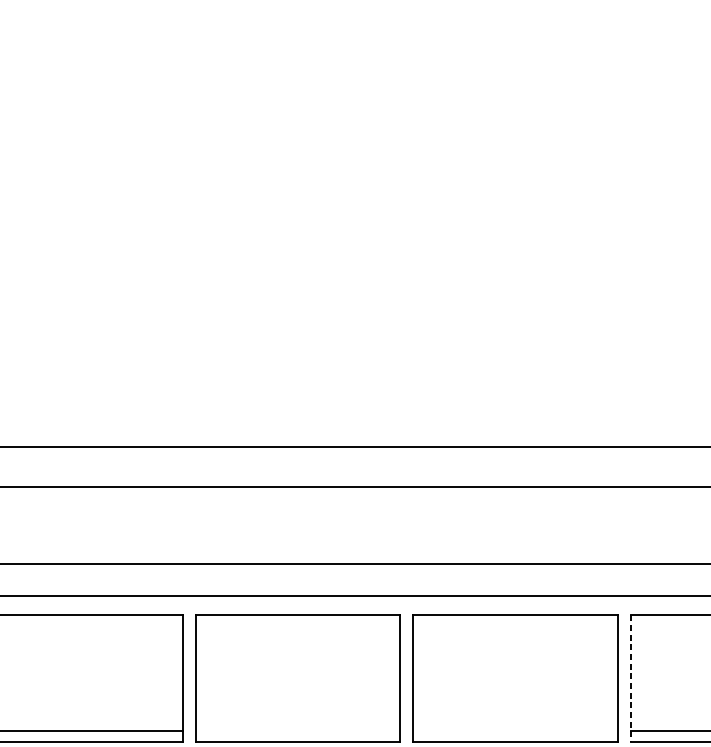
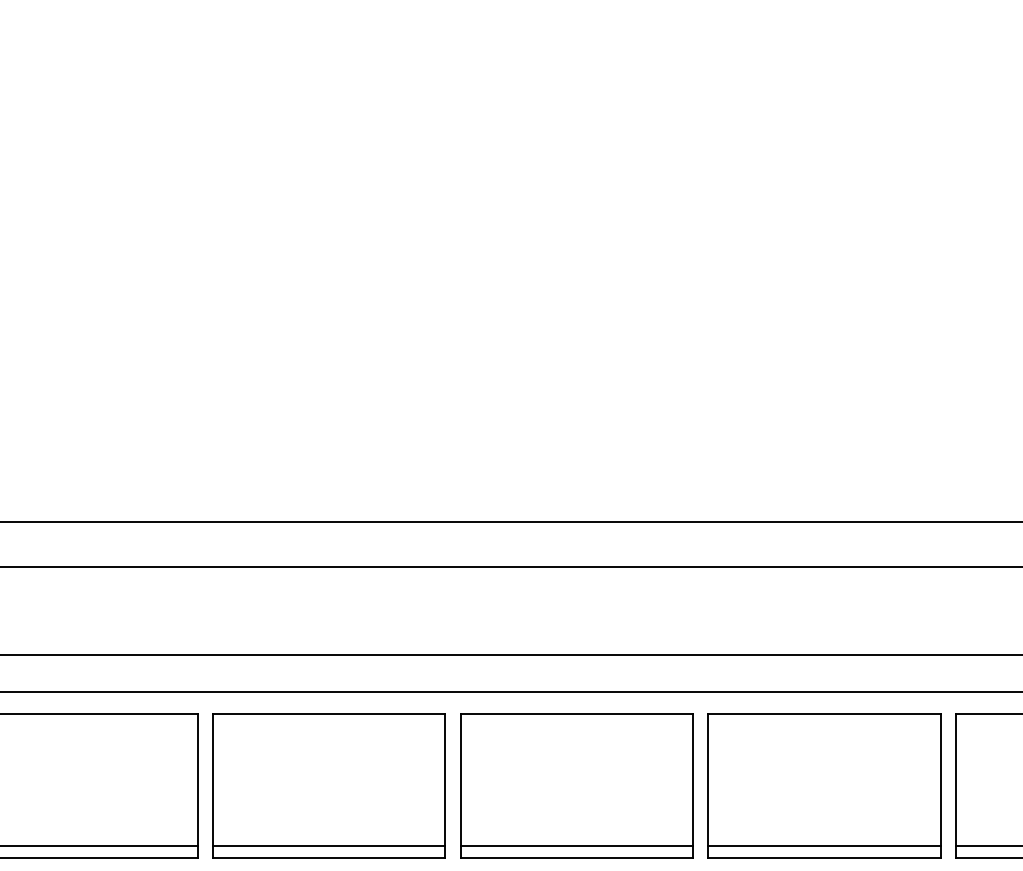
line: (631, 678) -> (956, 786), dashed -> solid
line: (297, 731) -> (576, 846), added
line: (515, 731) -> (824, 846), added

